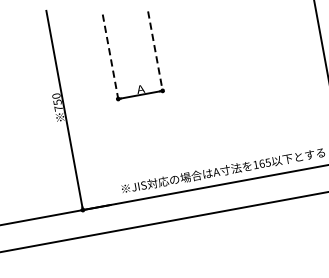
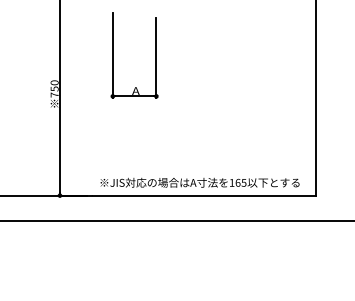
line: (155, 52) -> (156, 58), dashed -> solid
line: (110, 58) -> (112, 56), dashed -> solid

